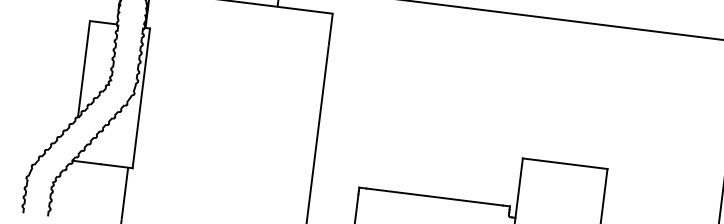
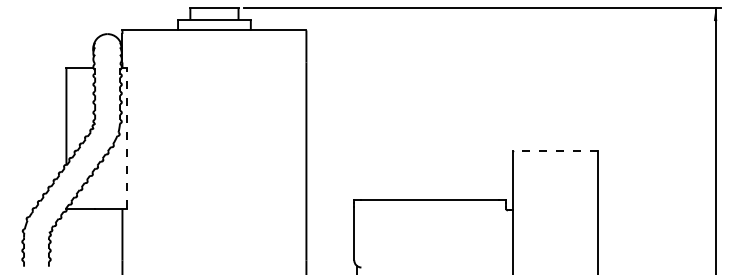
line: (140, 97) -> (126, 137), solid -> dashed
line: (565, 163) -> (555, 150), solid -> dashed

